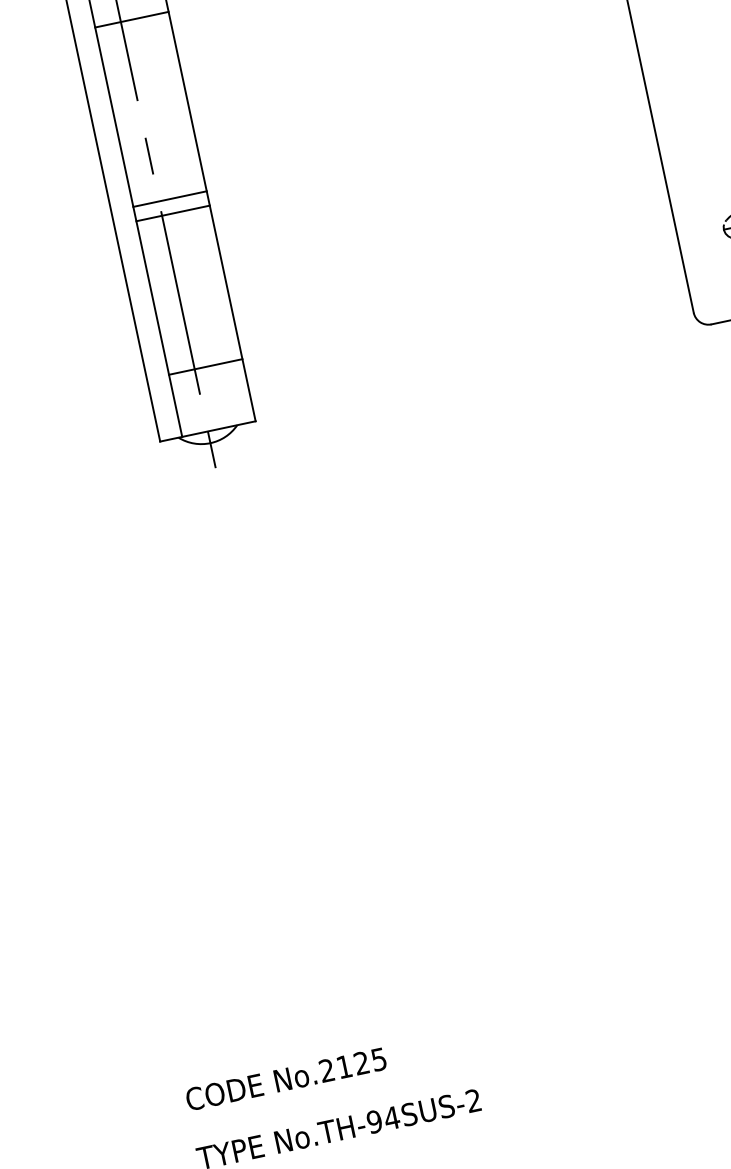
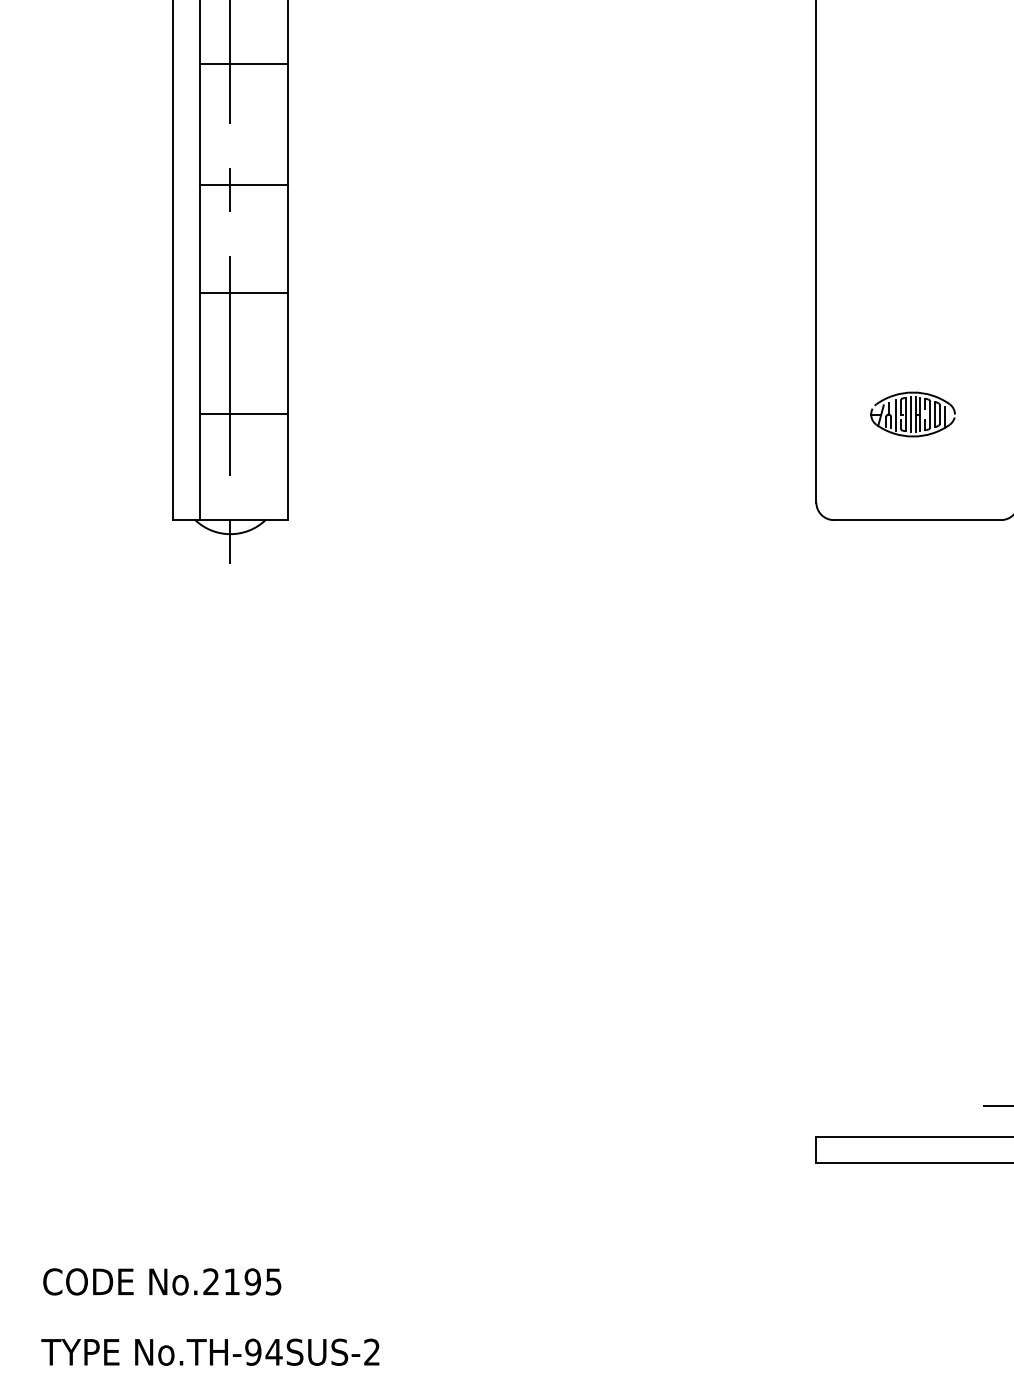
line: (131, 19) -> (243, 63), moved
line: (169, 199) -> (243, 184), moved
line: (172, 213) -> (243, 292), moved
line: (205, 366) -> (243, 413), moved
text: (361, 1062) -> (252, 1281), No.2125 -> No.2195

